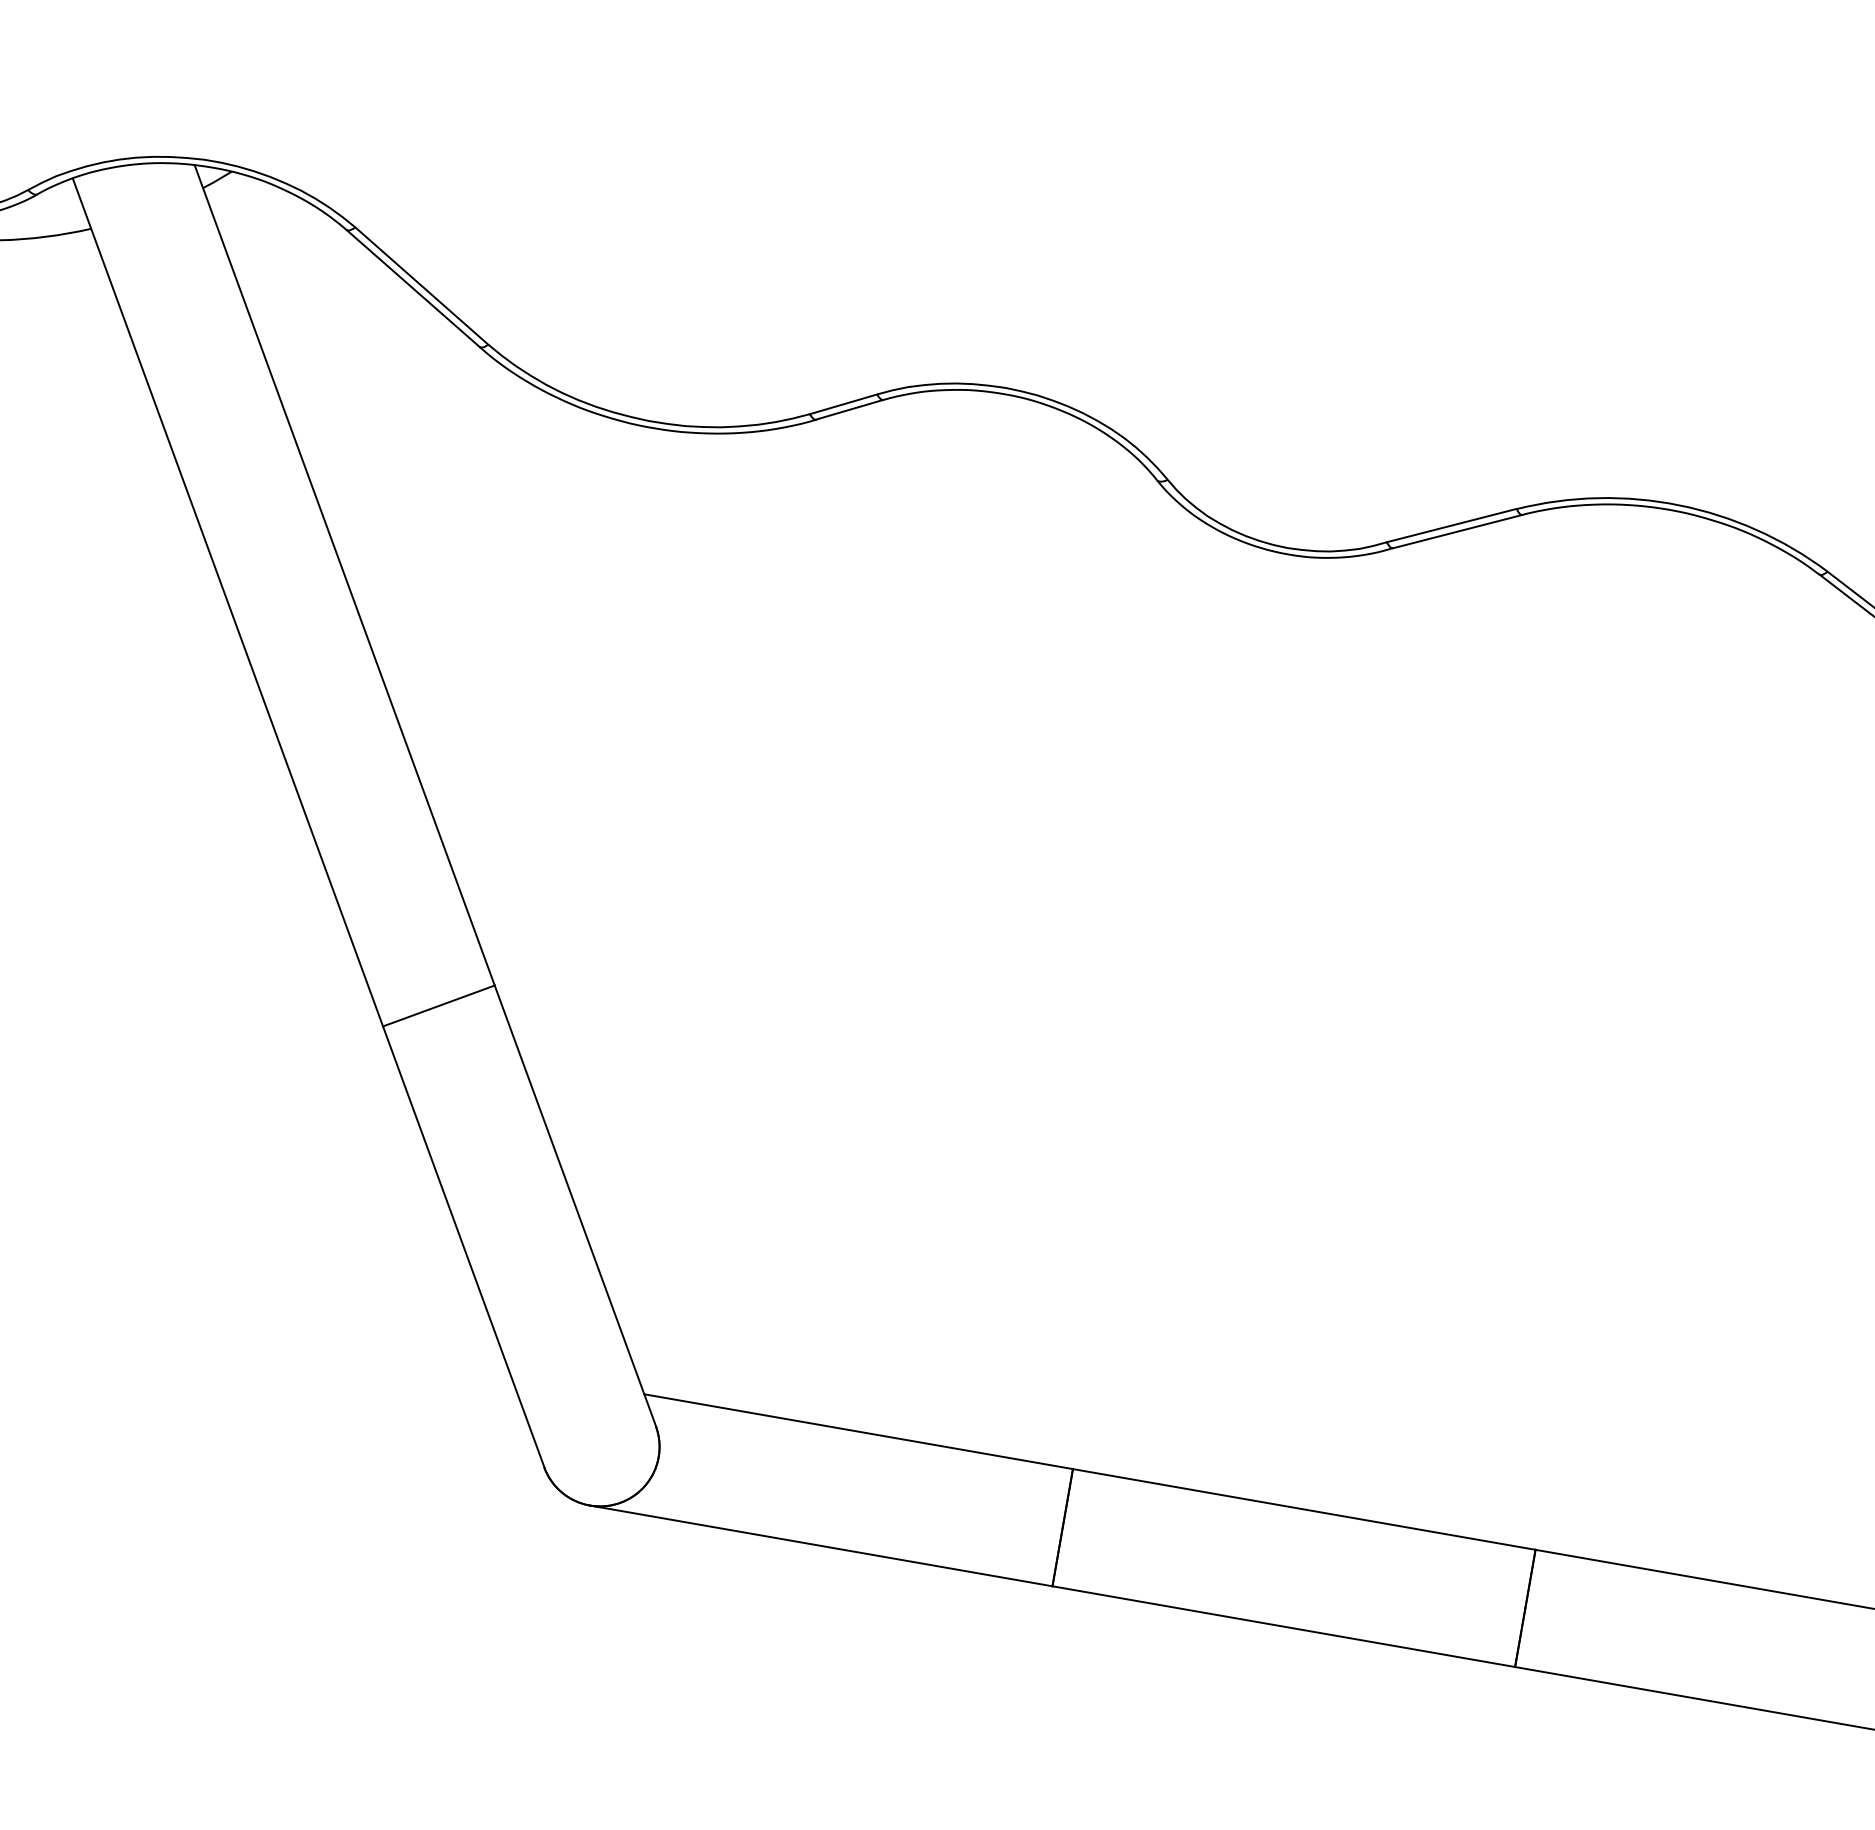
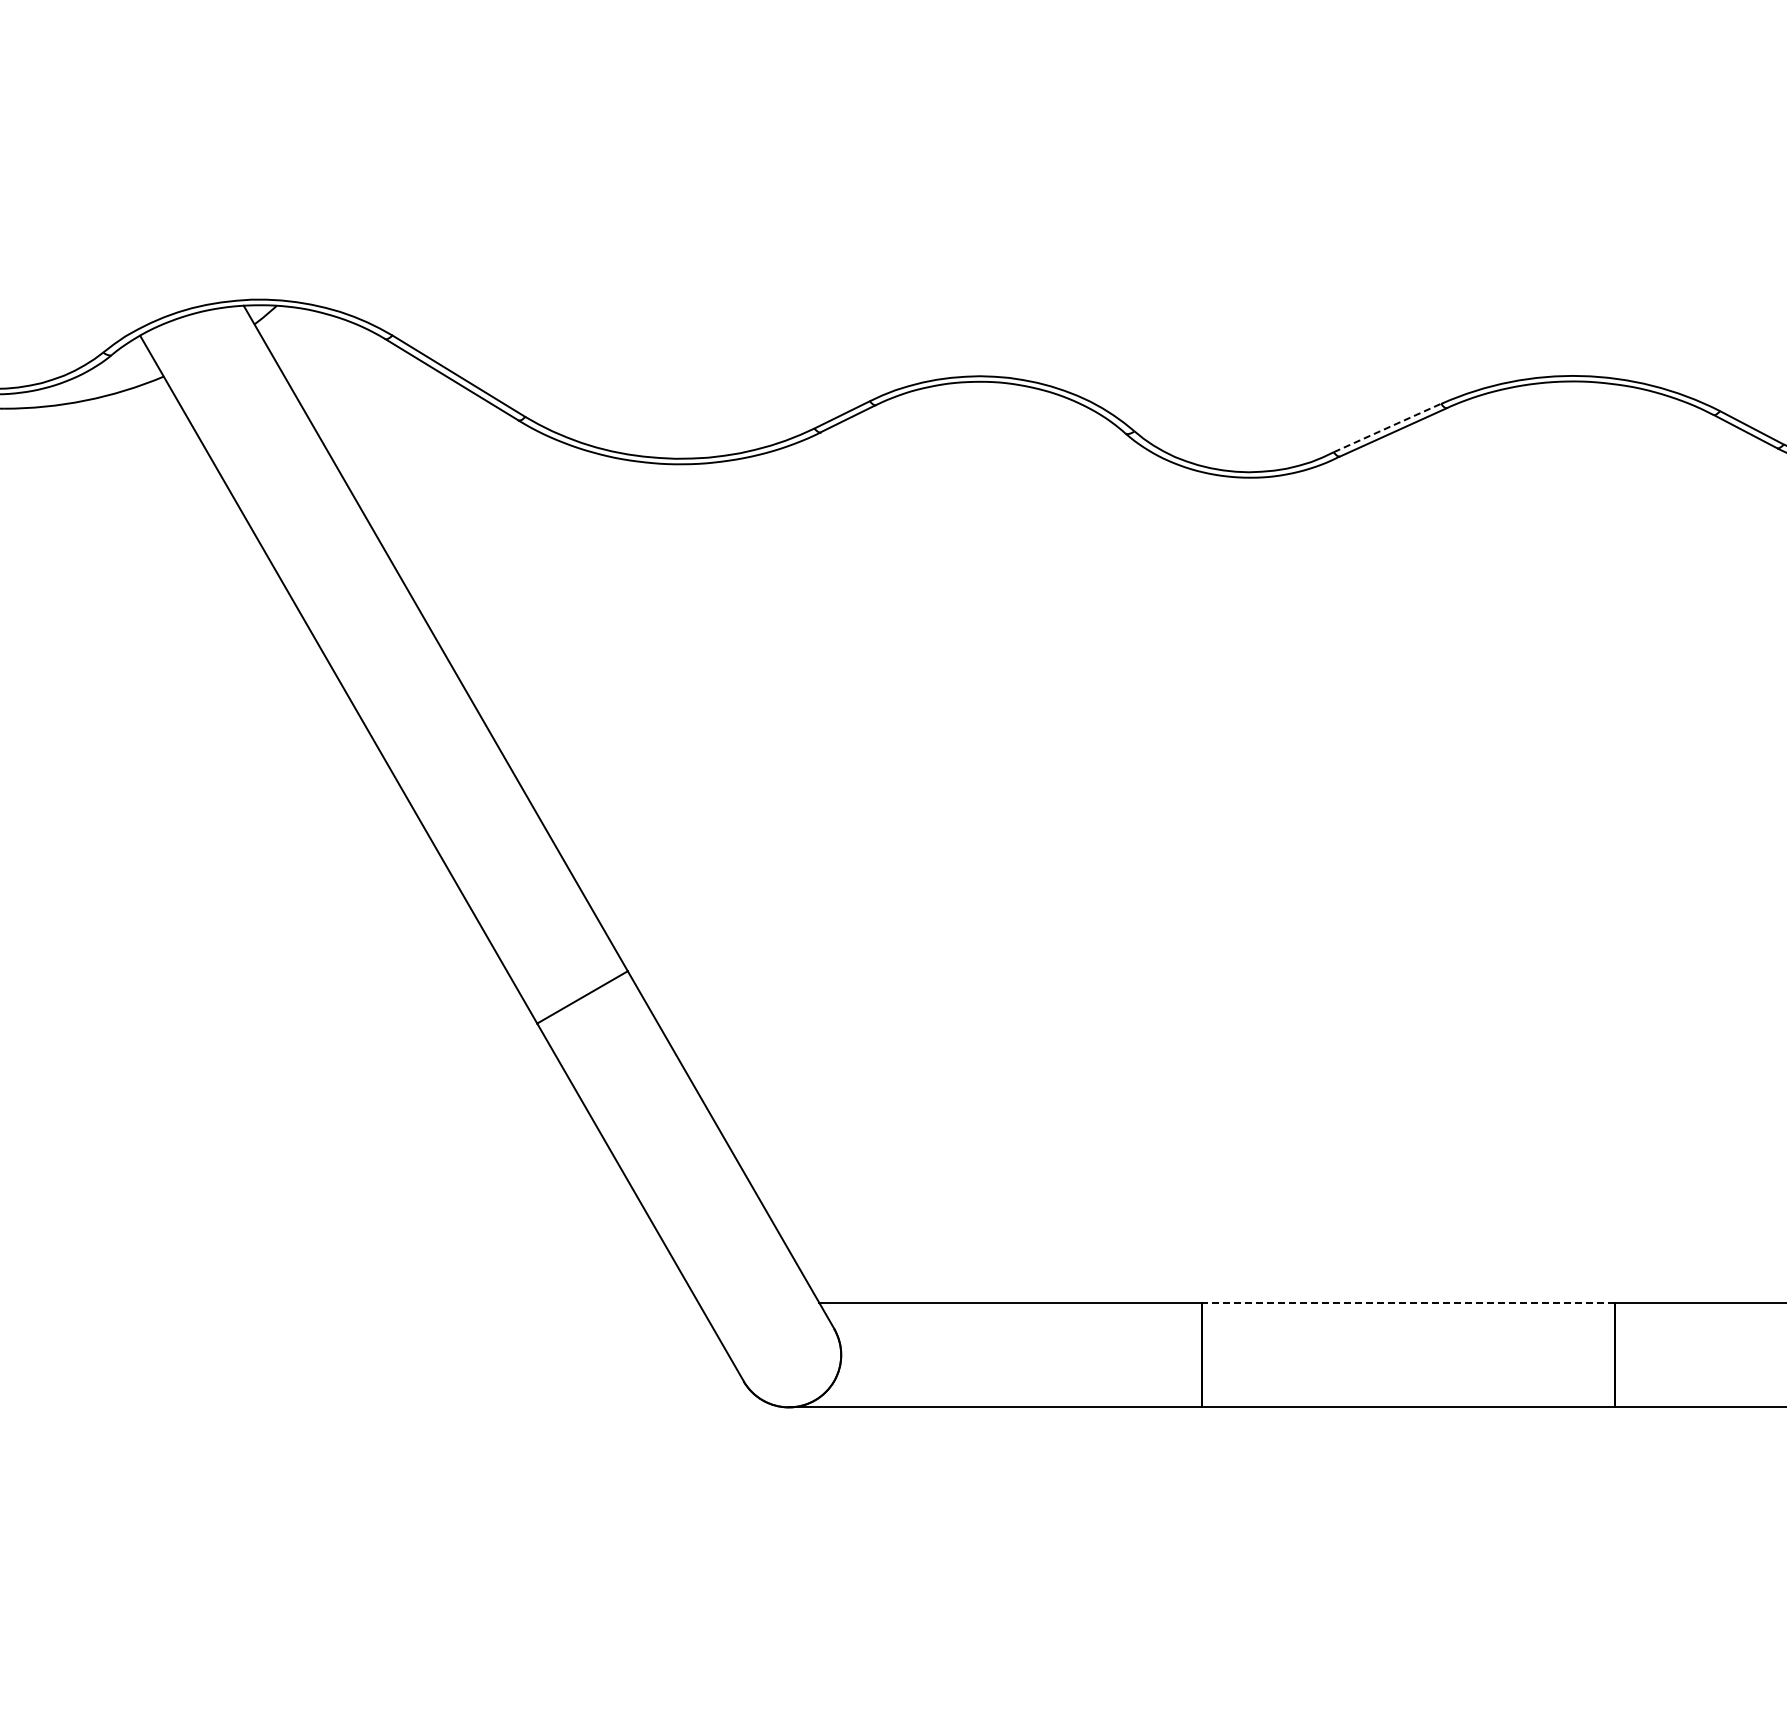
line: (1451, 525) -> (1387, 427), solid -> dashed
line: (1304, 1509) -> (1408, 1302), solid -> dashed

